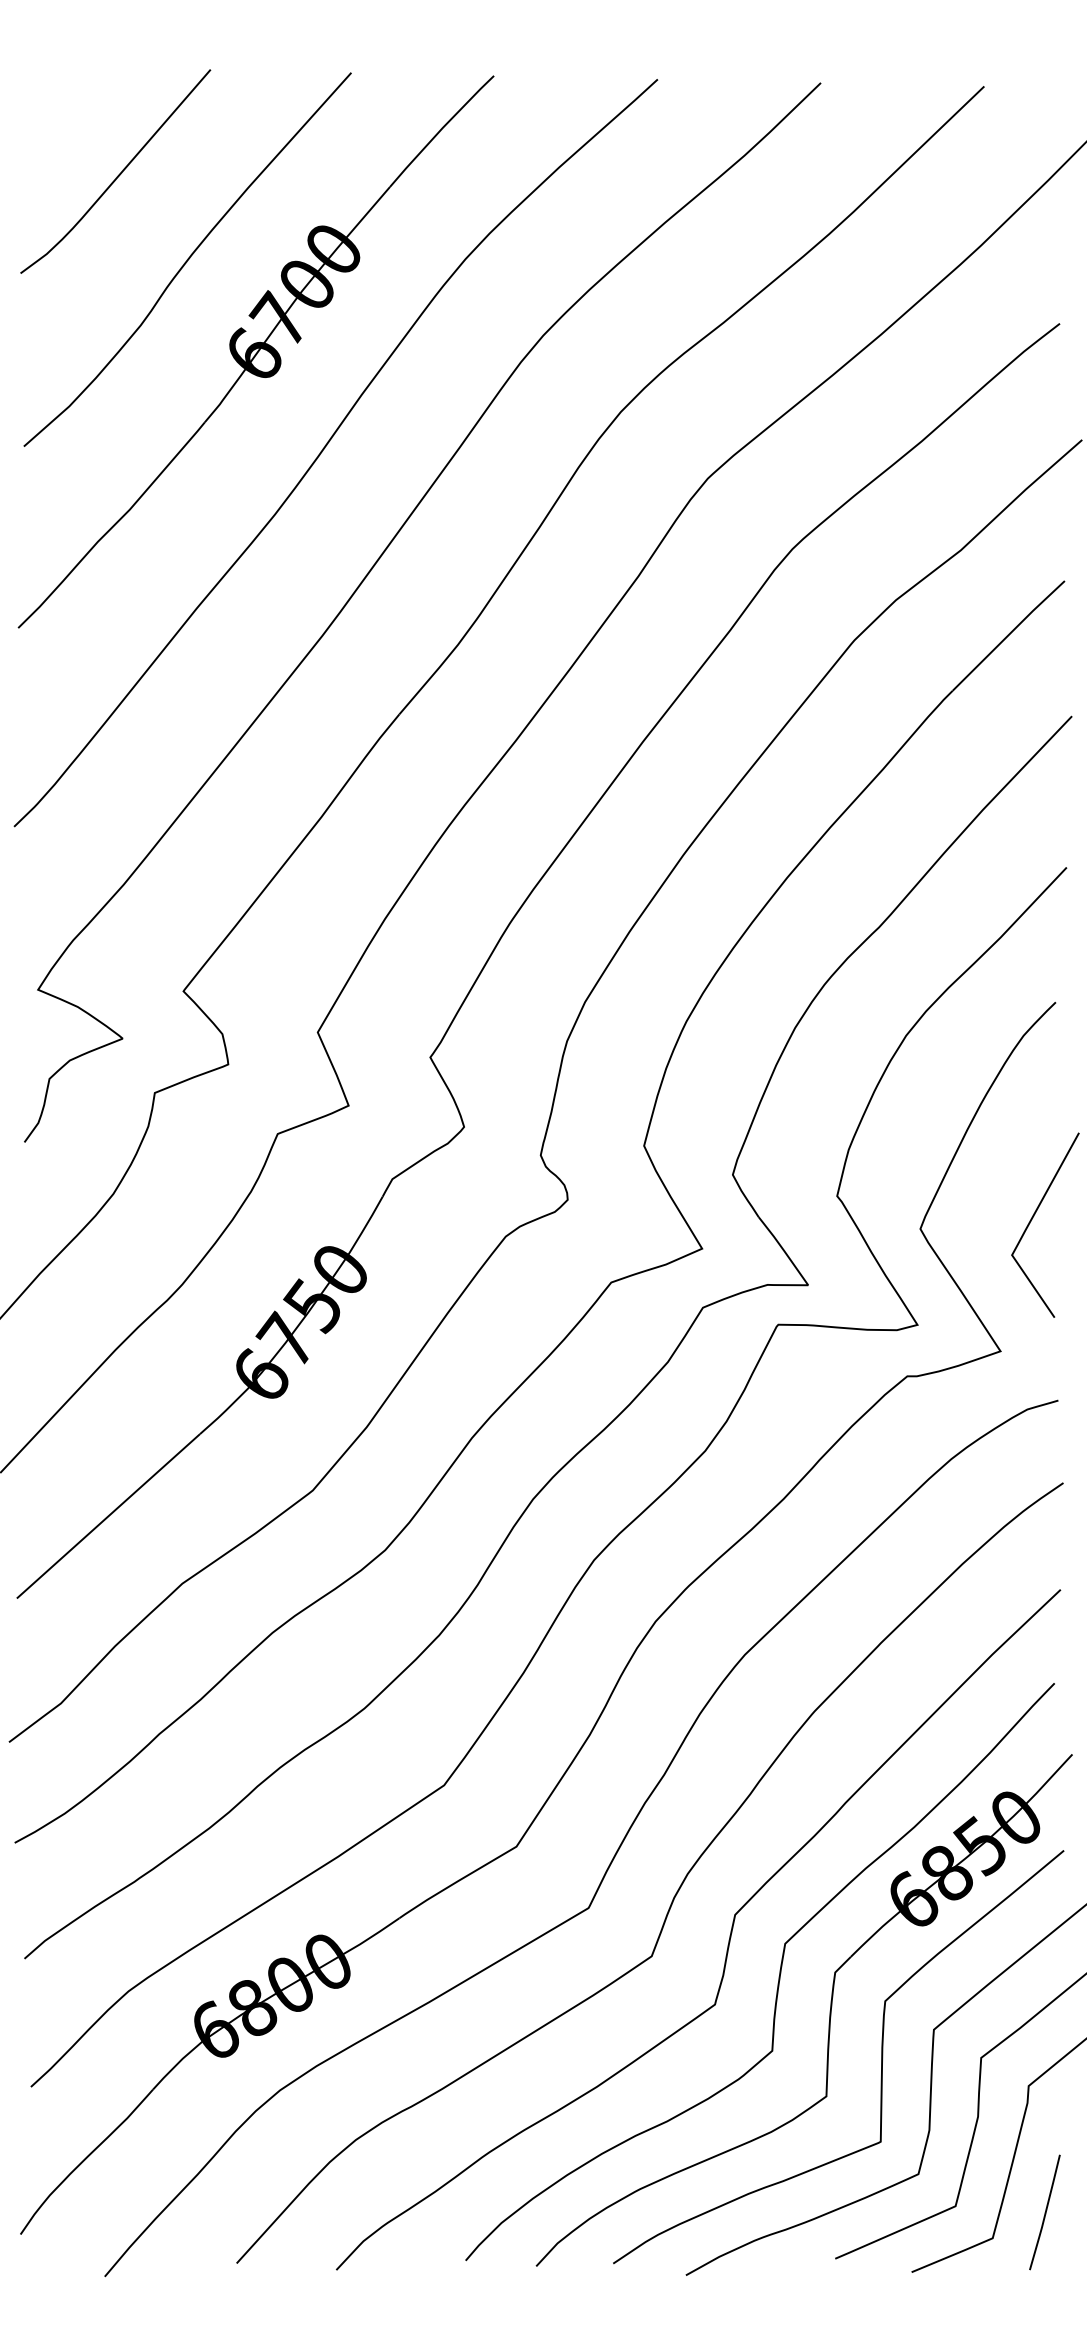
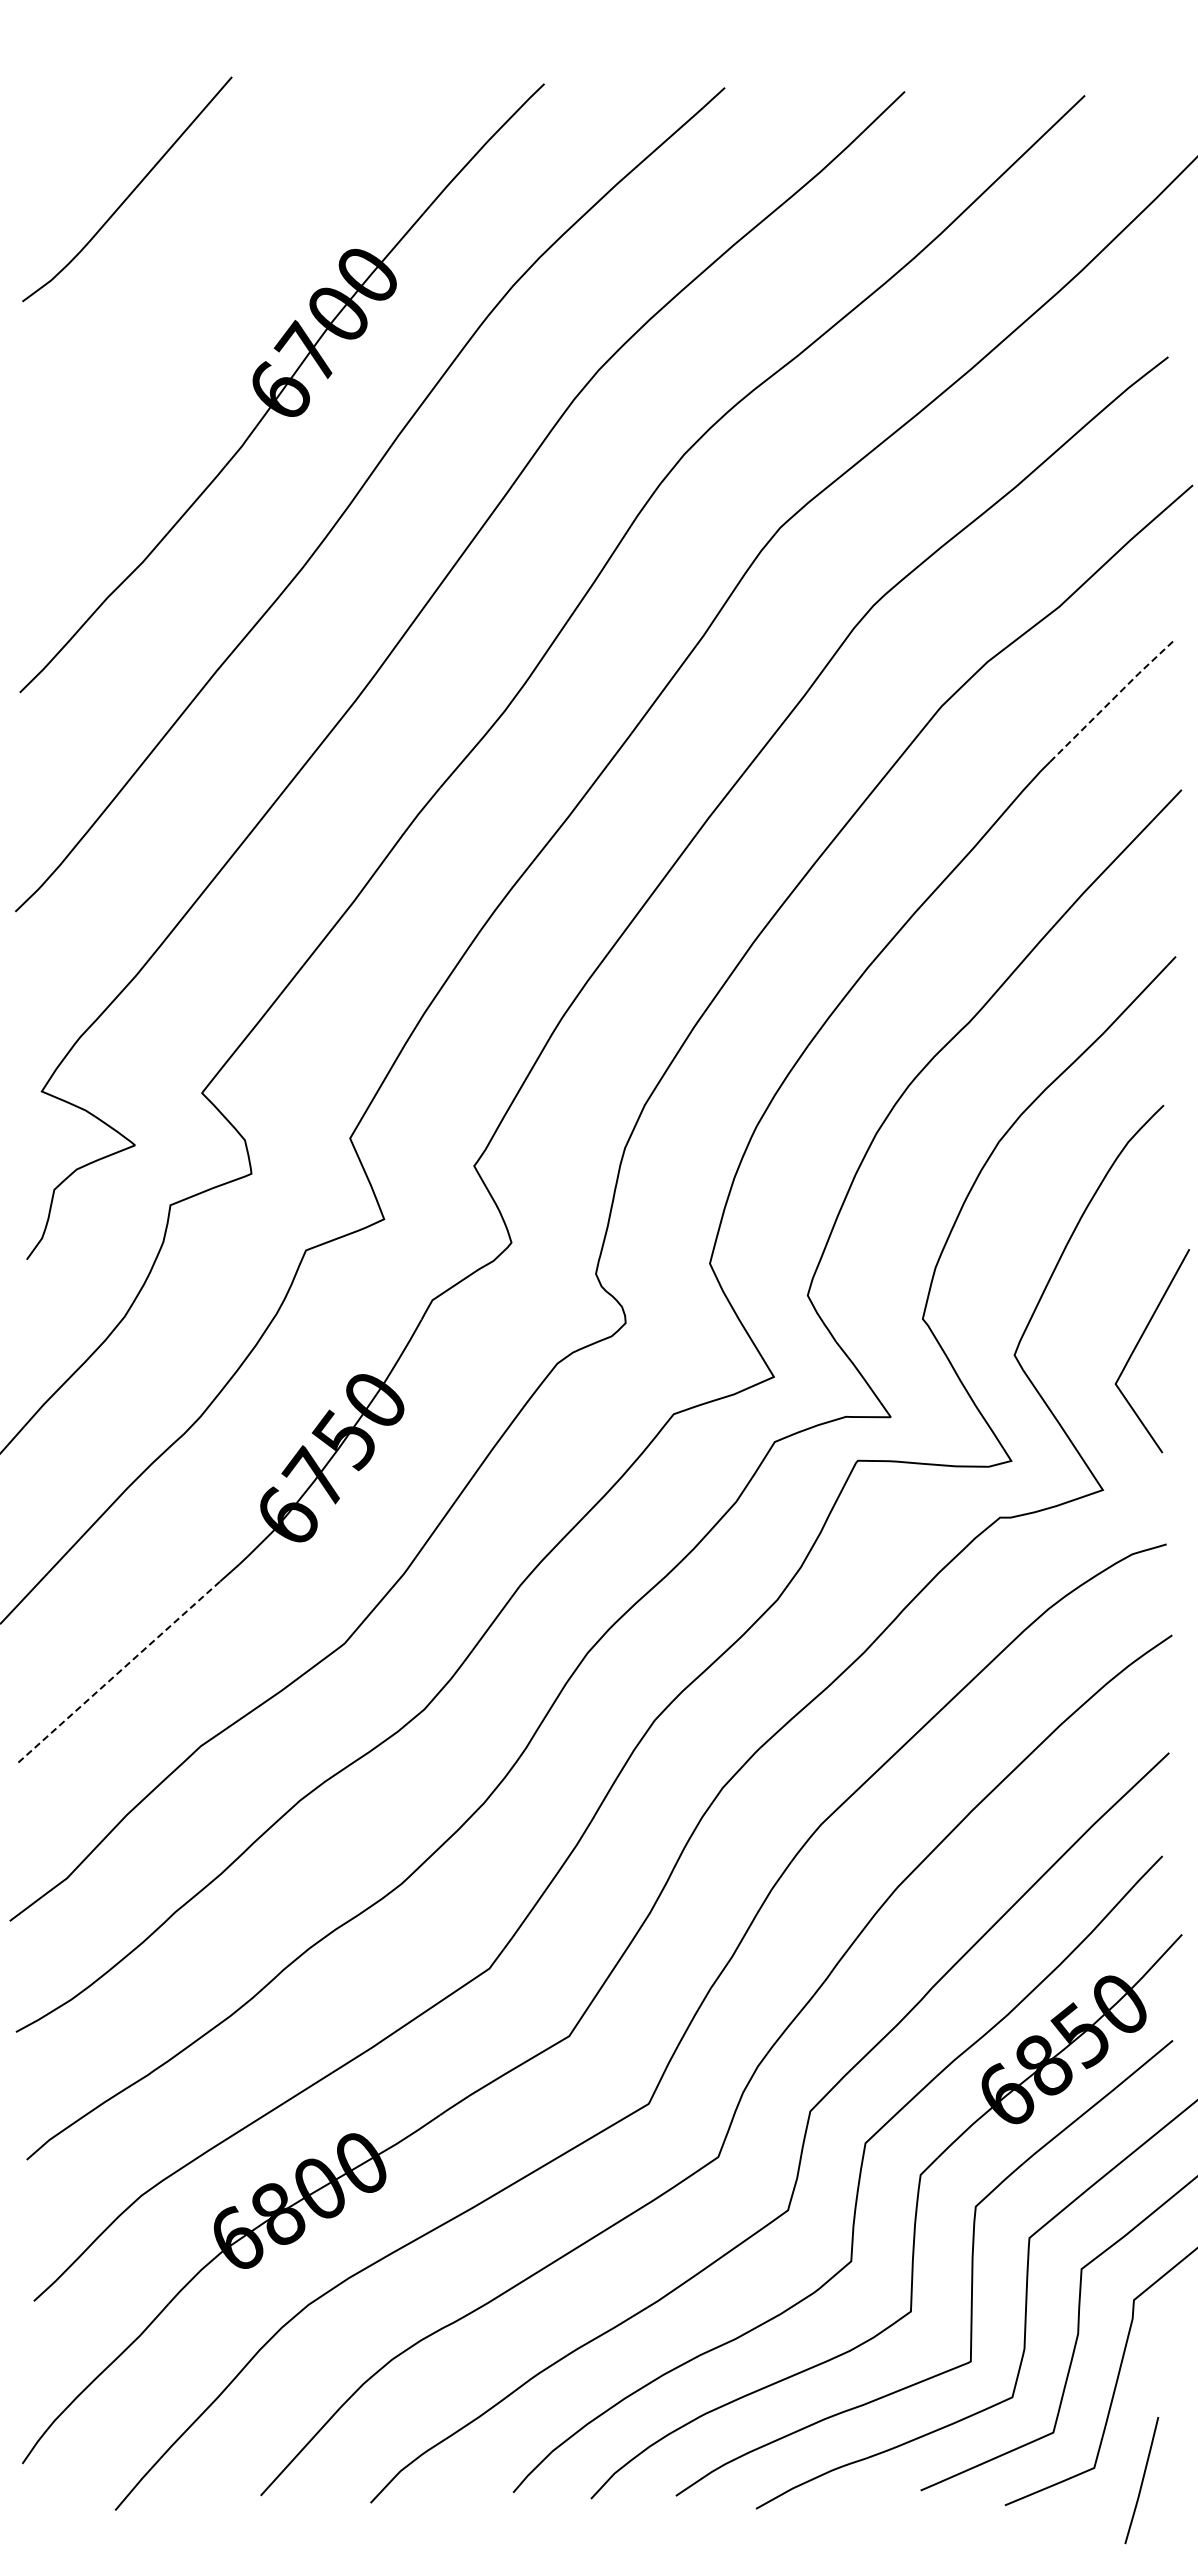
curve: (187, 259) -> (206, 286), removed
line: (1009, 634) -> (1112, 699), solid -> dashed
line: (108, 1516) -> (119, 1672), solid -> dashed
line: (1044, 2212) -> (1141, 2480), moved

